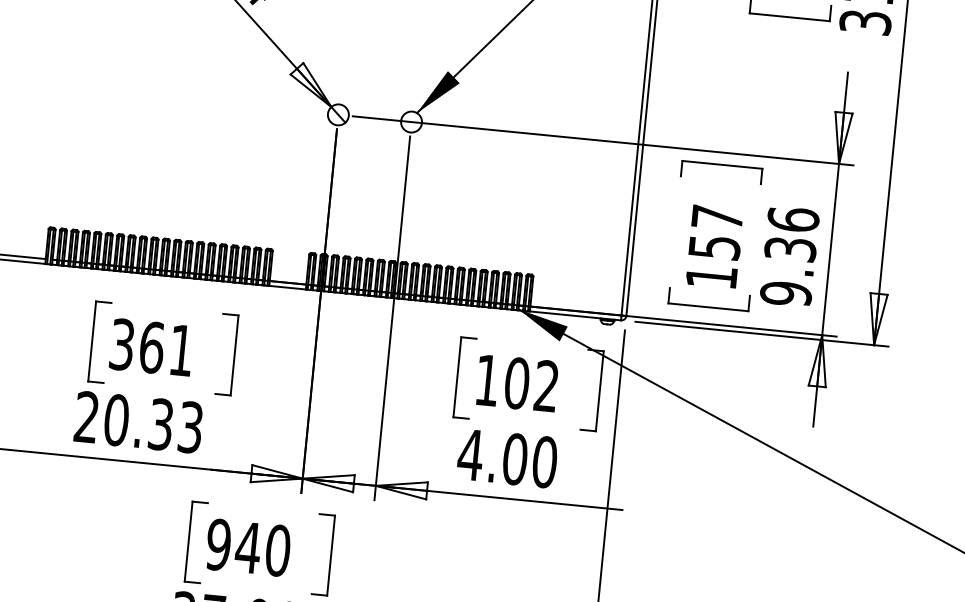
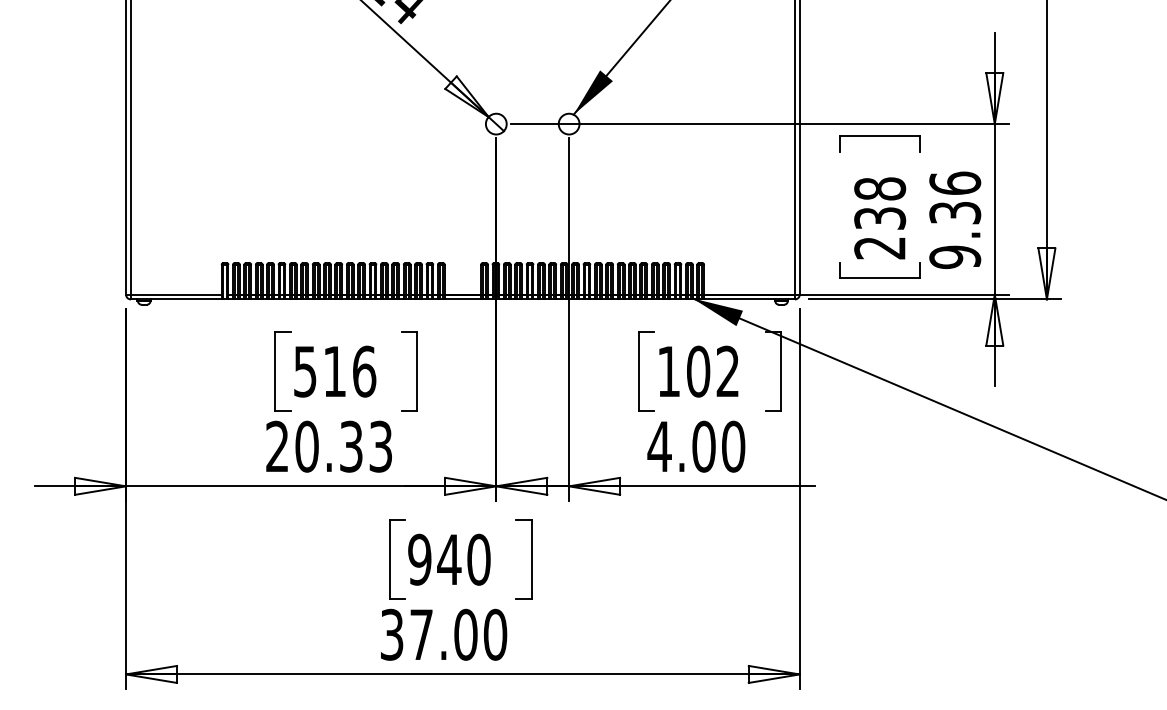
text: (714, 247) -> (880, 218), 157 -> 238
text: (152, 347) -> (335, 371), 361 -> 516

